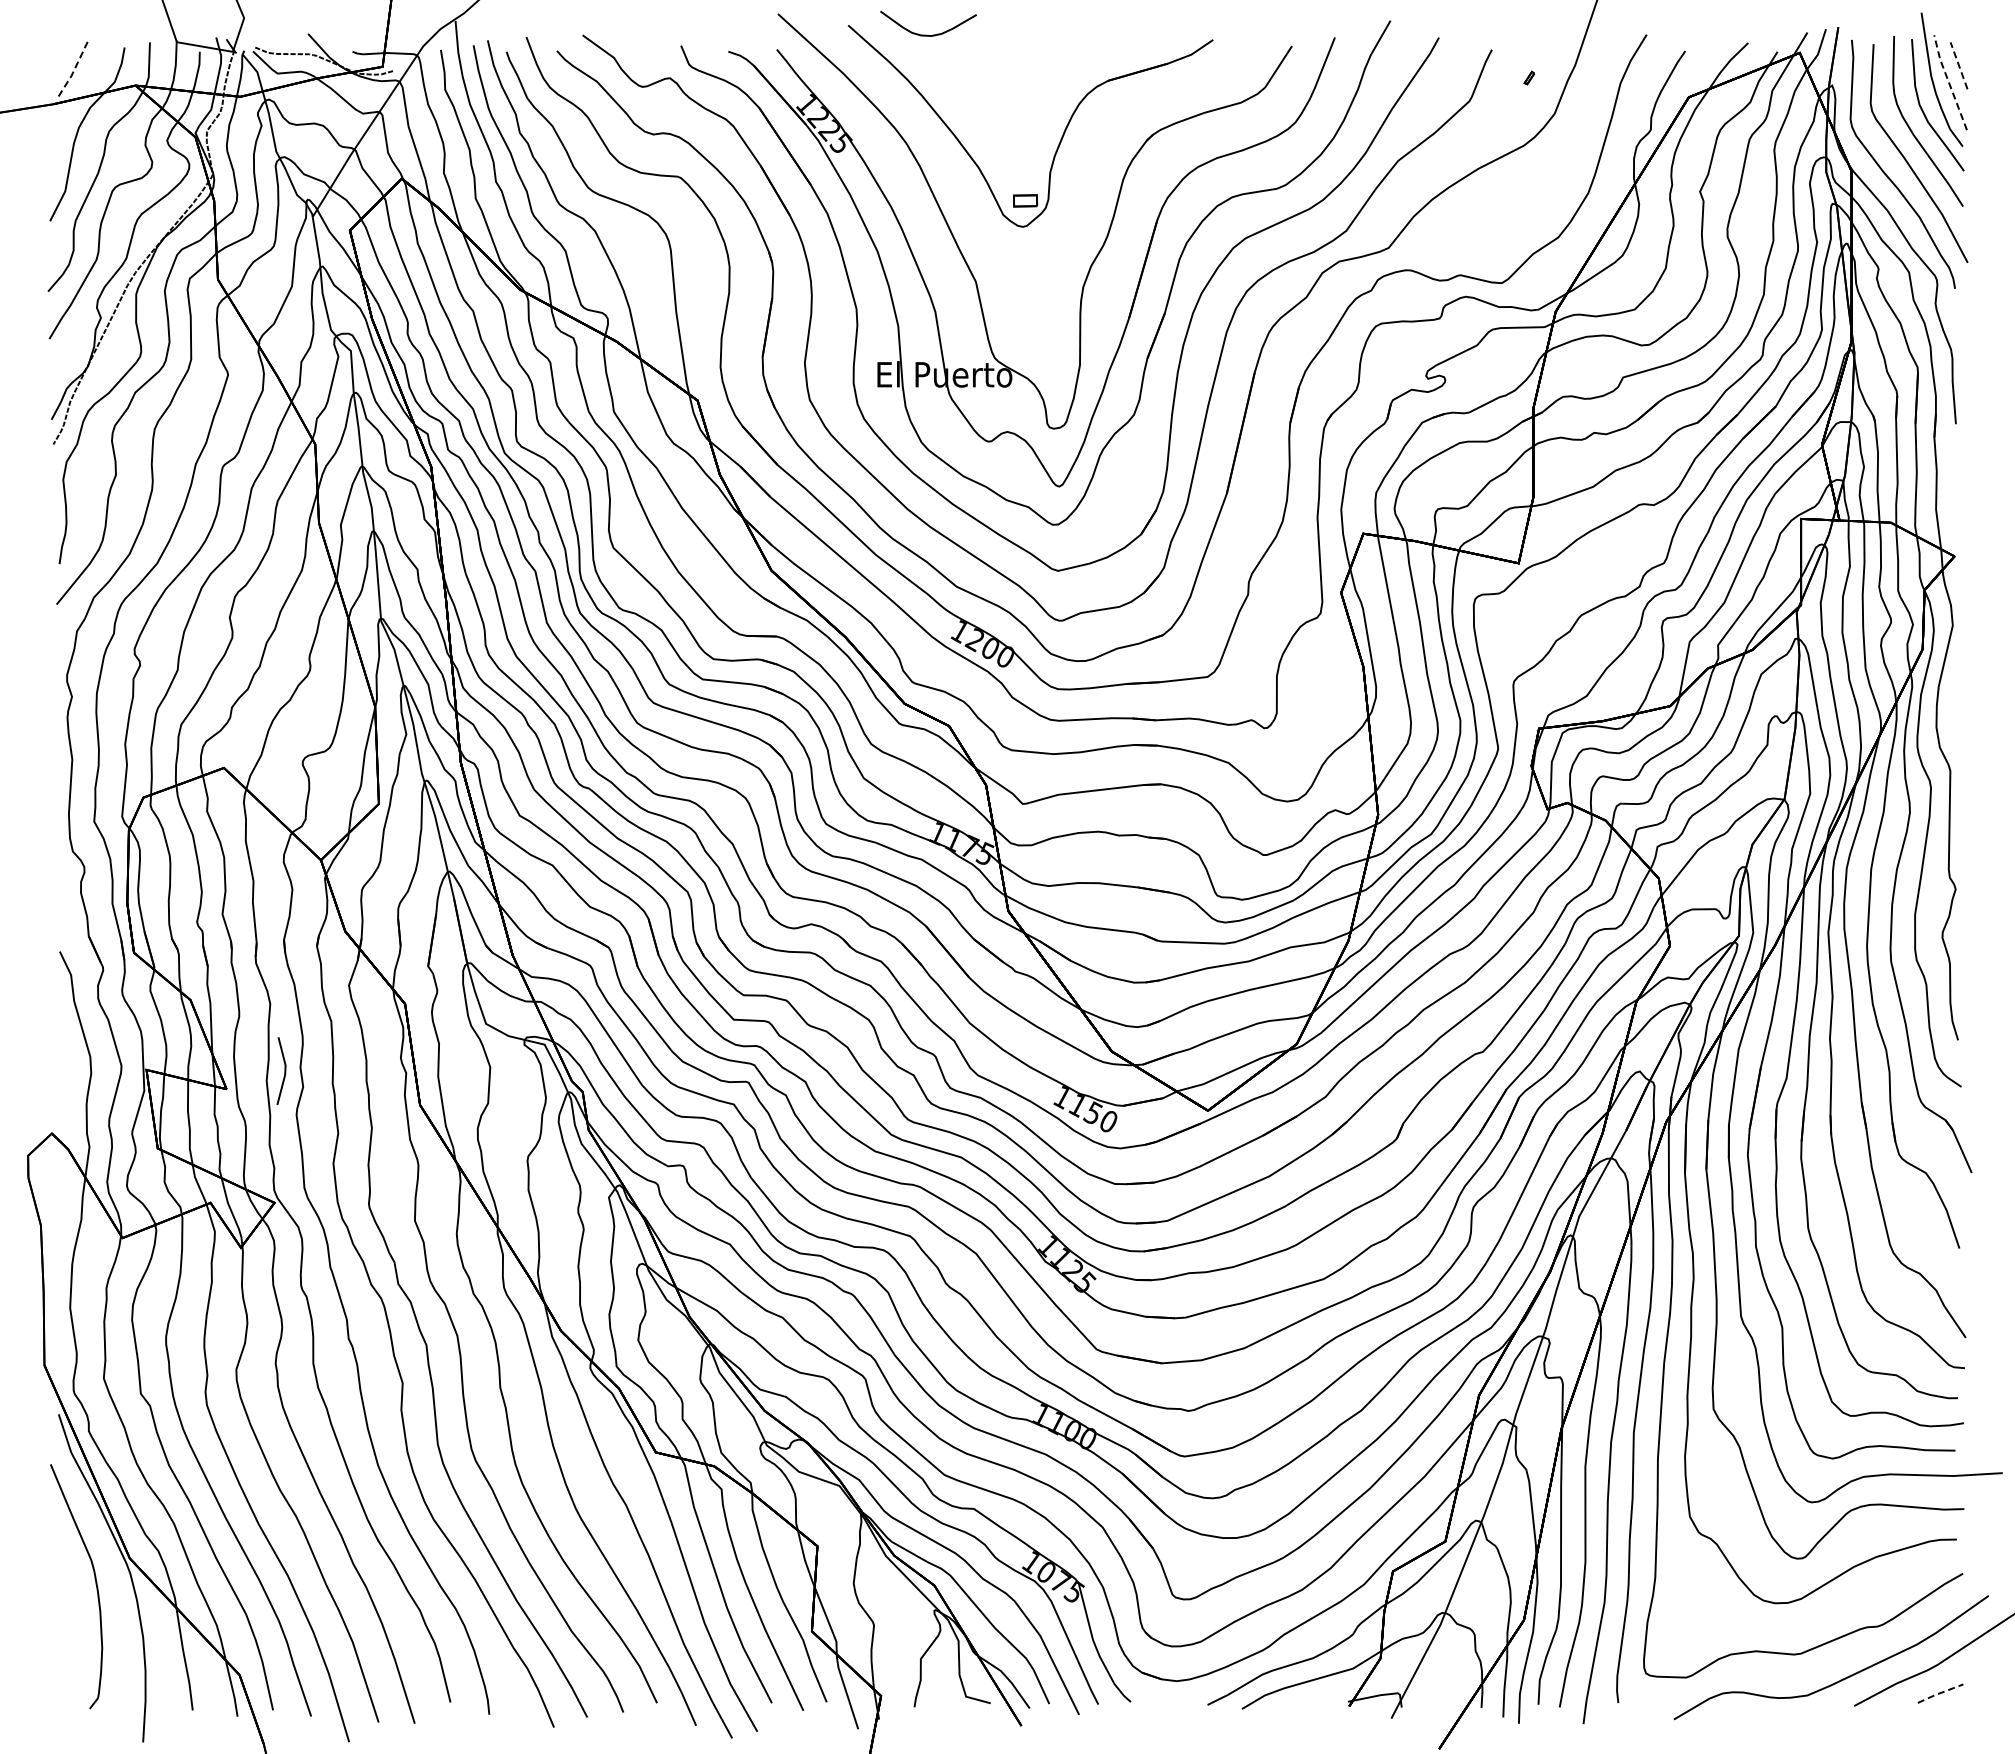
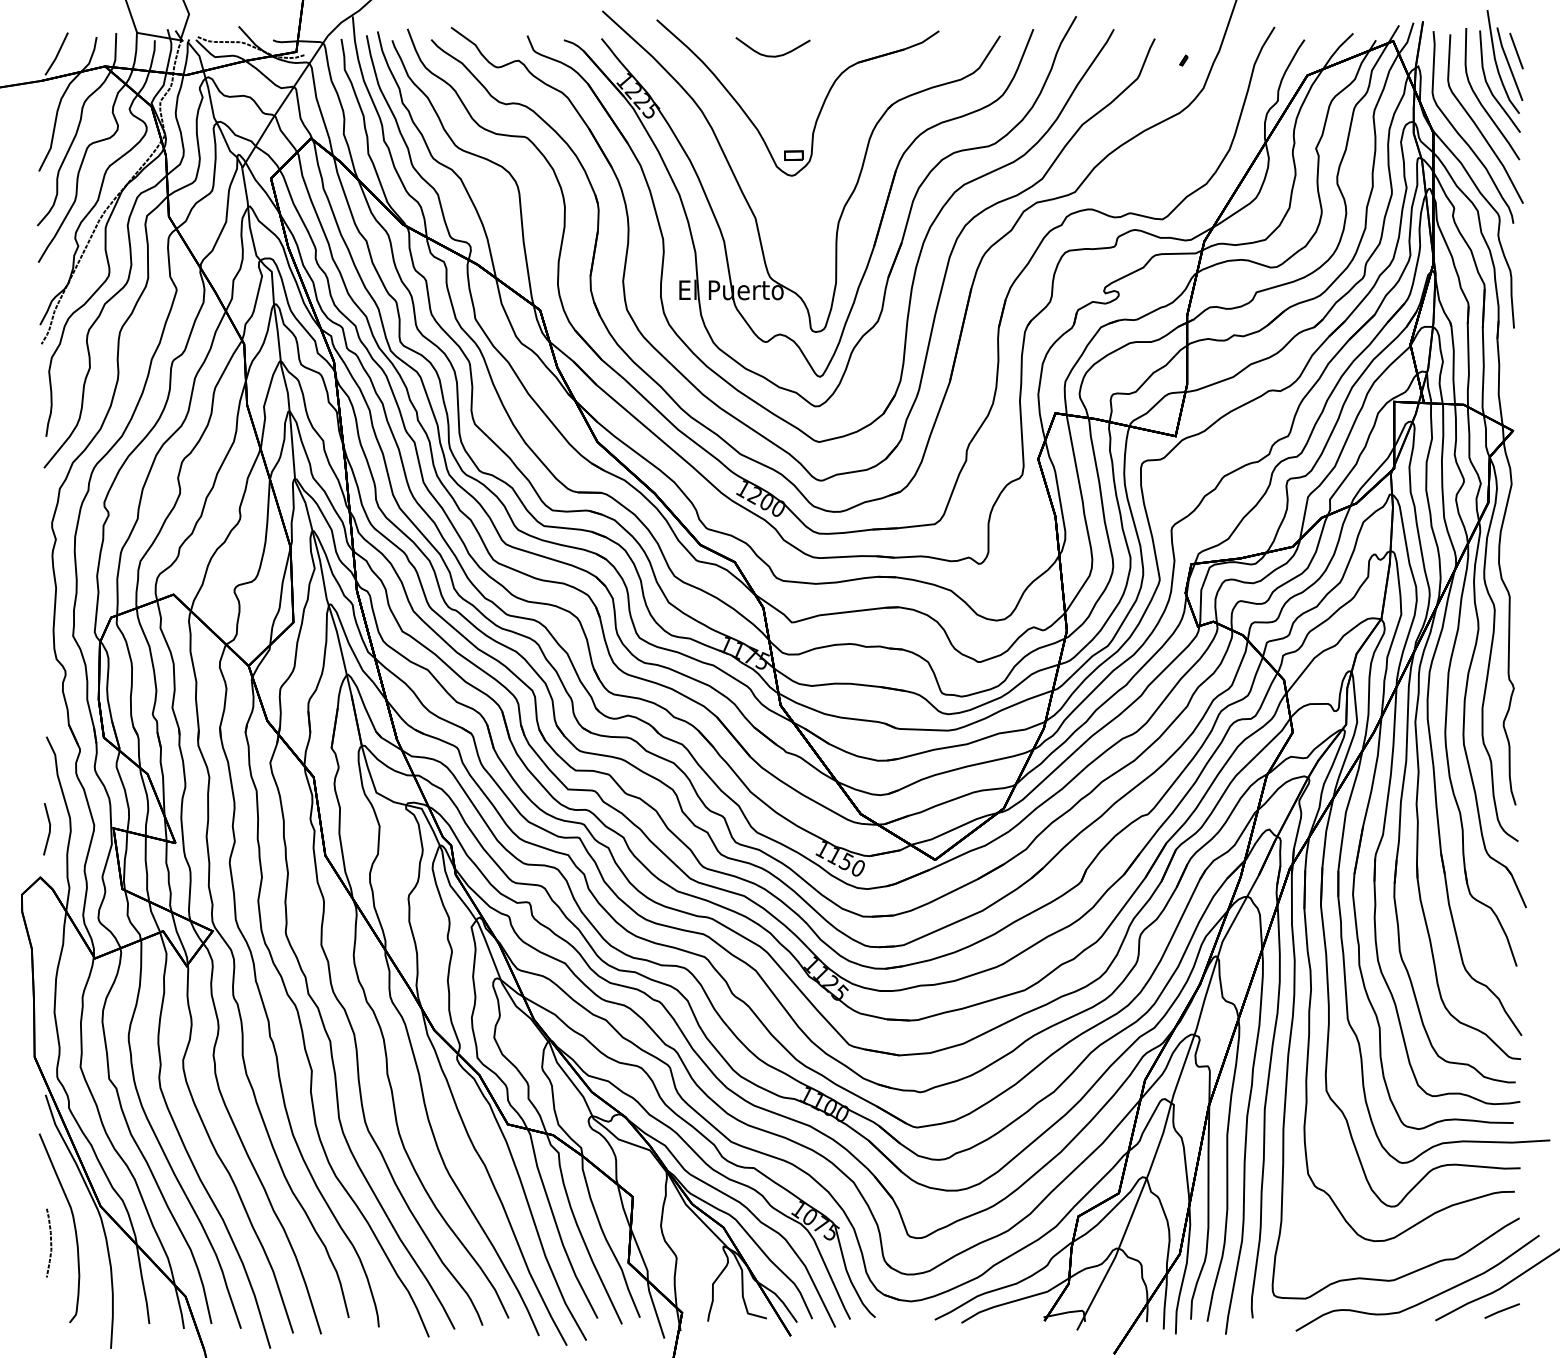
curve: (927, 34) -> (772, 55), moved
line: (1959, 65) -> (1516, 50), dashed -> solid
line: (74, 70) -> (57, 54), dashed -> solid
line: (1949, 82) -> (1509, 64), dashed -> solid
line: (284, 1070) -> (49, 828), moved
curve: (65, 1605) -> (50, 1242), added
line: (1940, 1693) -> (1502, 1310), dashed -> solid

